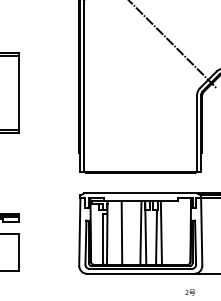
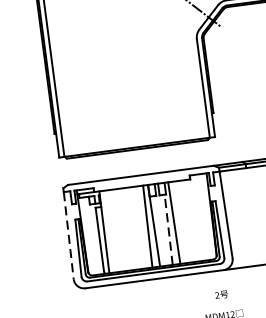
line: (79, 232) -> (68, 236), solid -> dashed
line: (121, 232) -> (122, 229), removed
line: (156, 237) -> (168, 229), solid -> dashed

